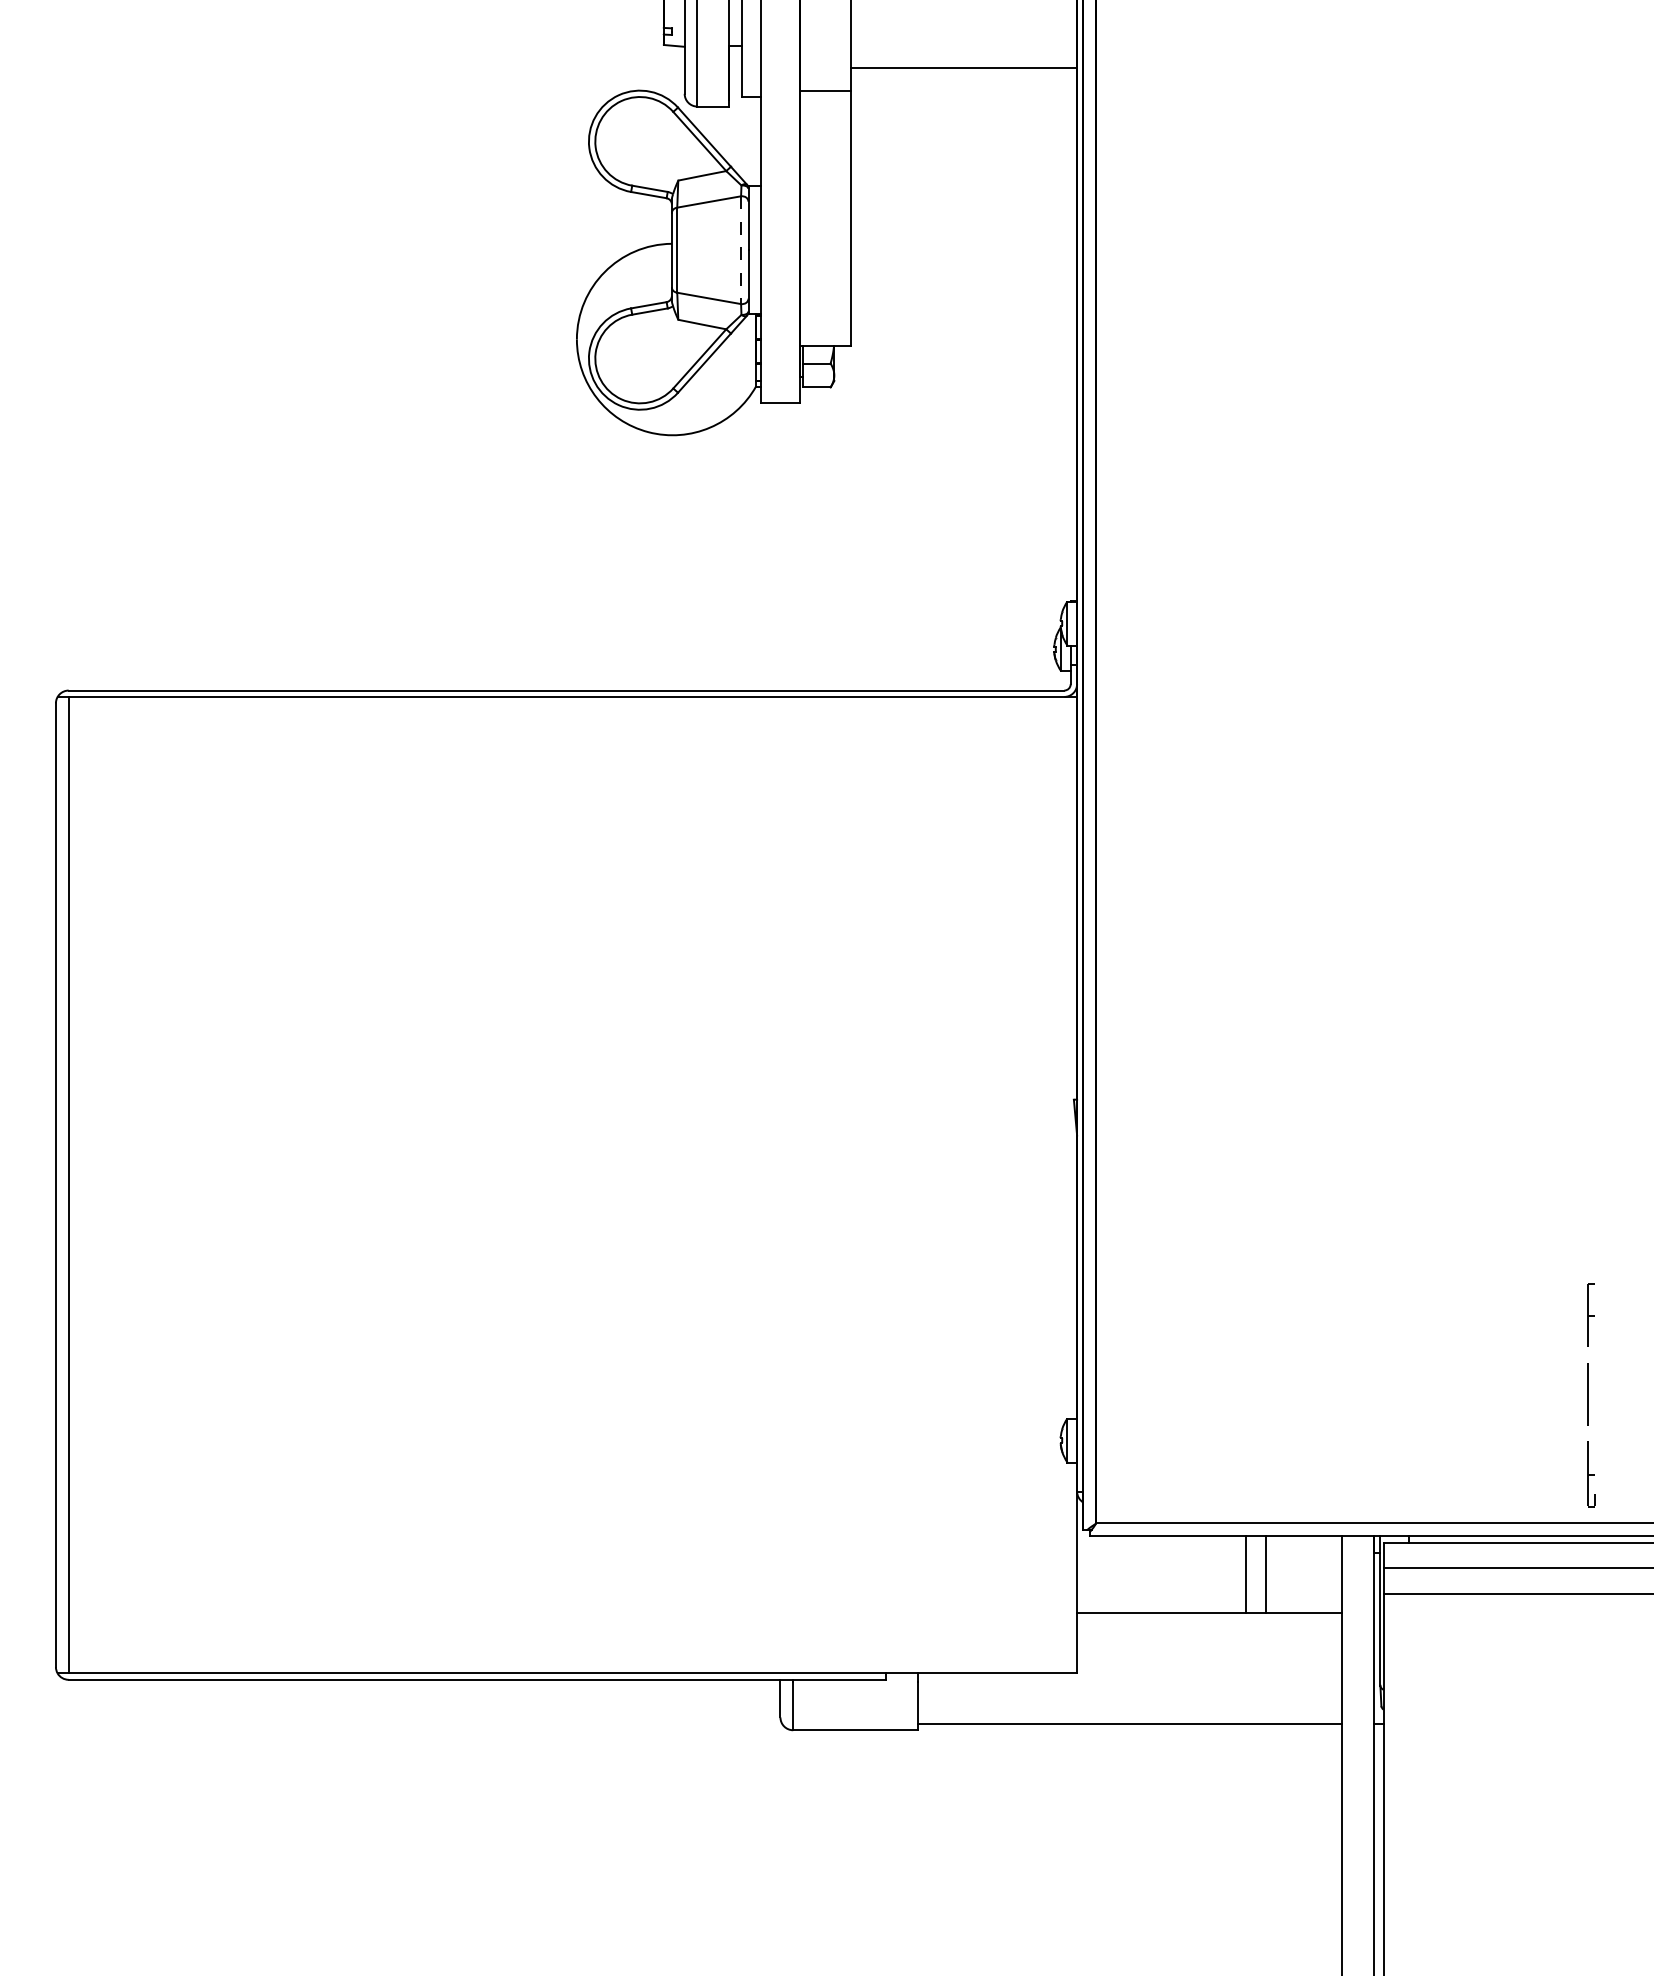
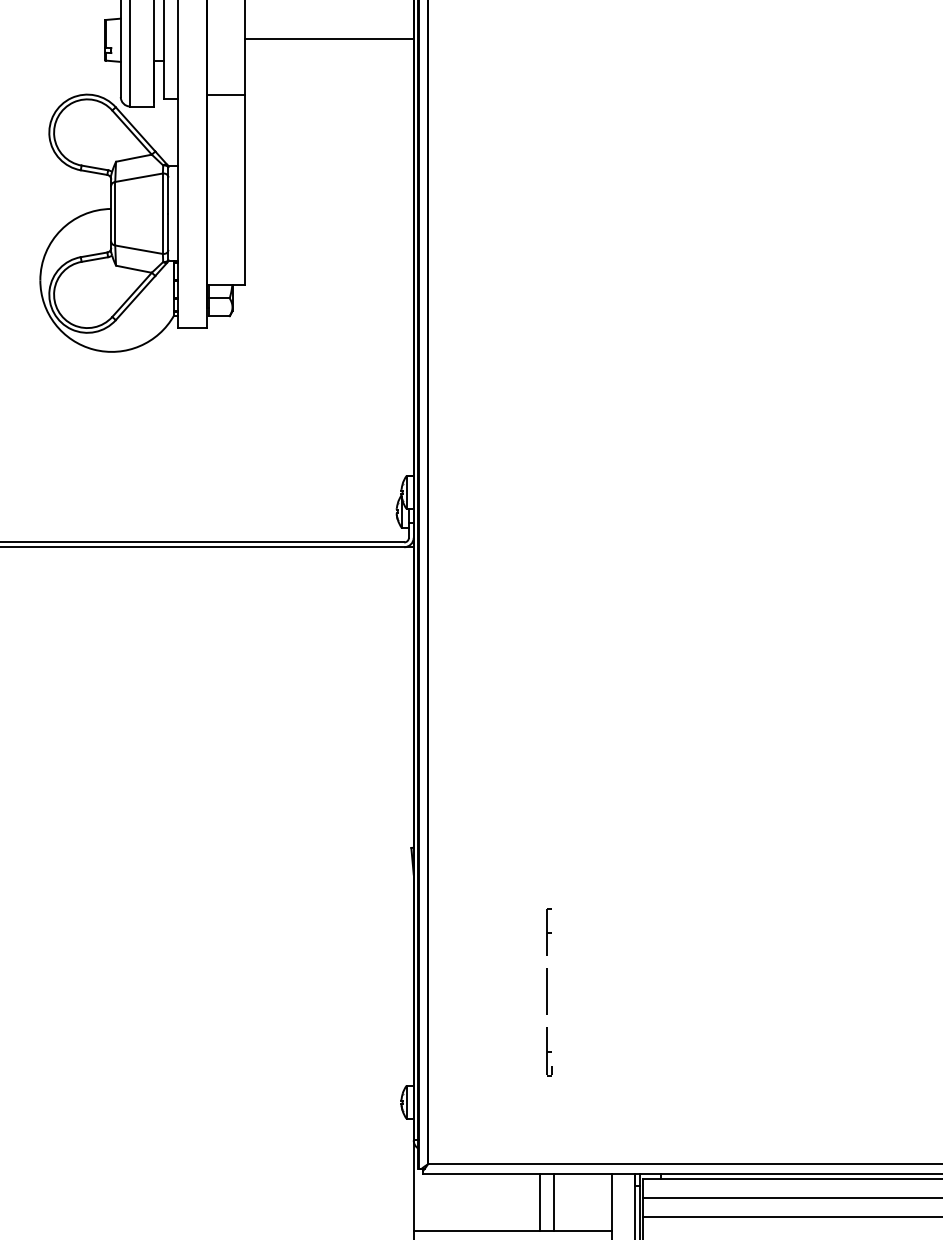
line: (963, 67) -> (328, 38), moved
line: (741, 250) -> (163, 213), dashed -> solid
part: (1591, 1395) -> (549, 992), moved

